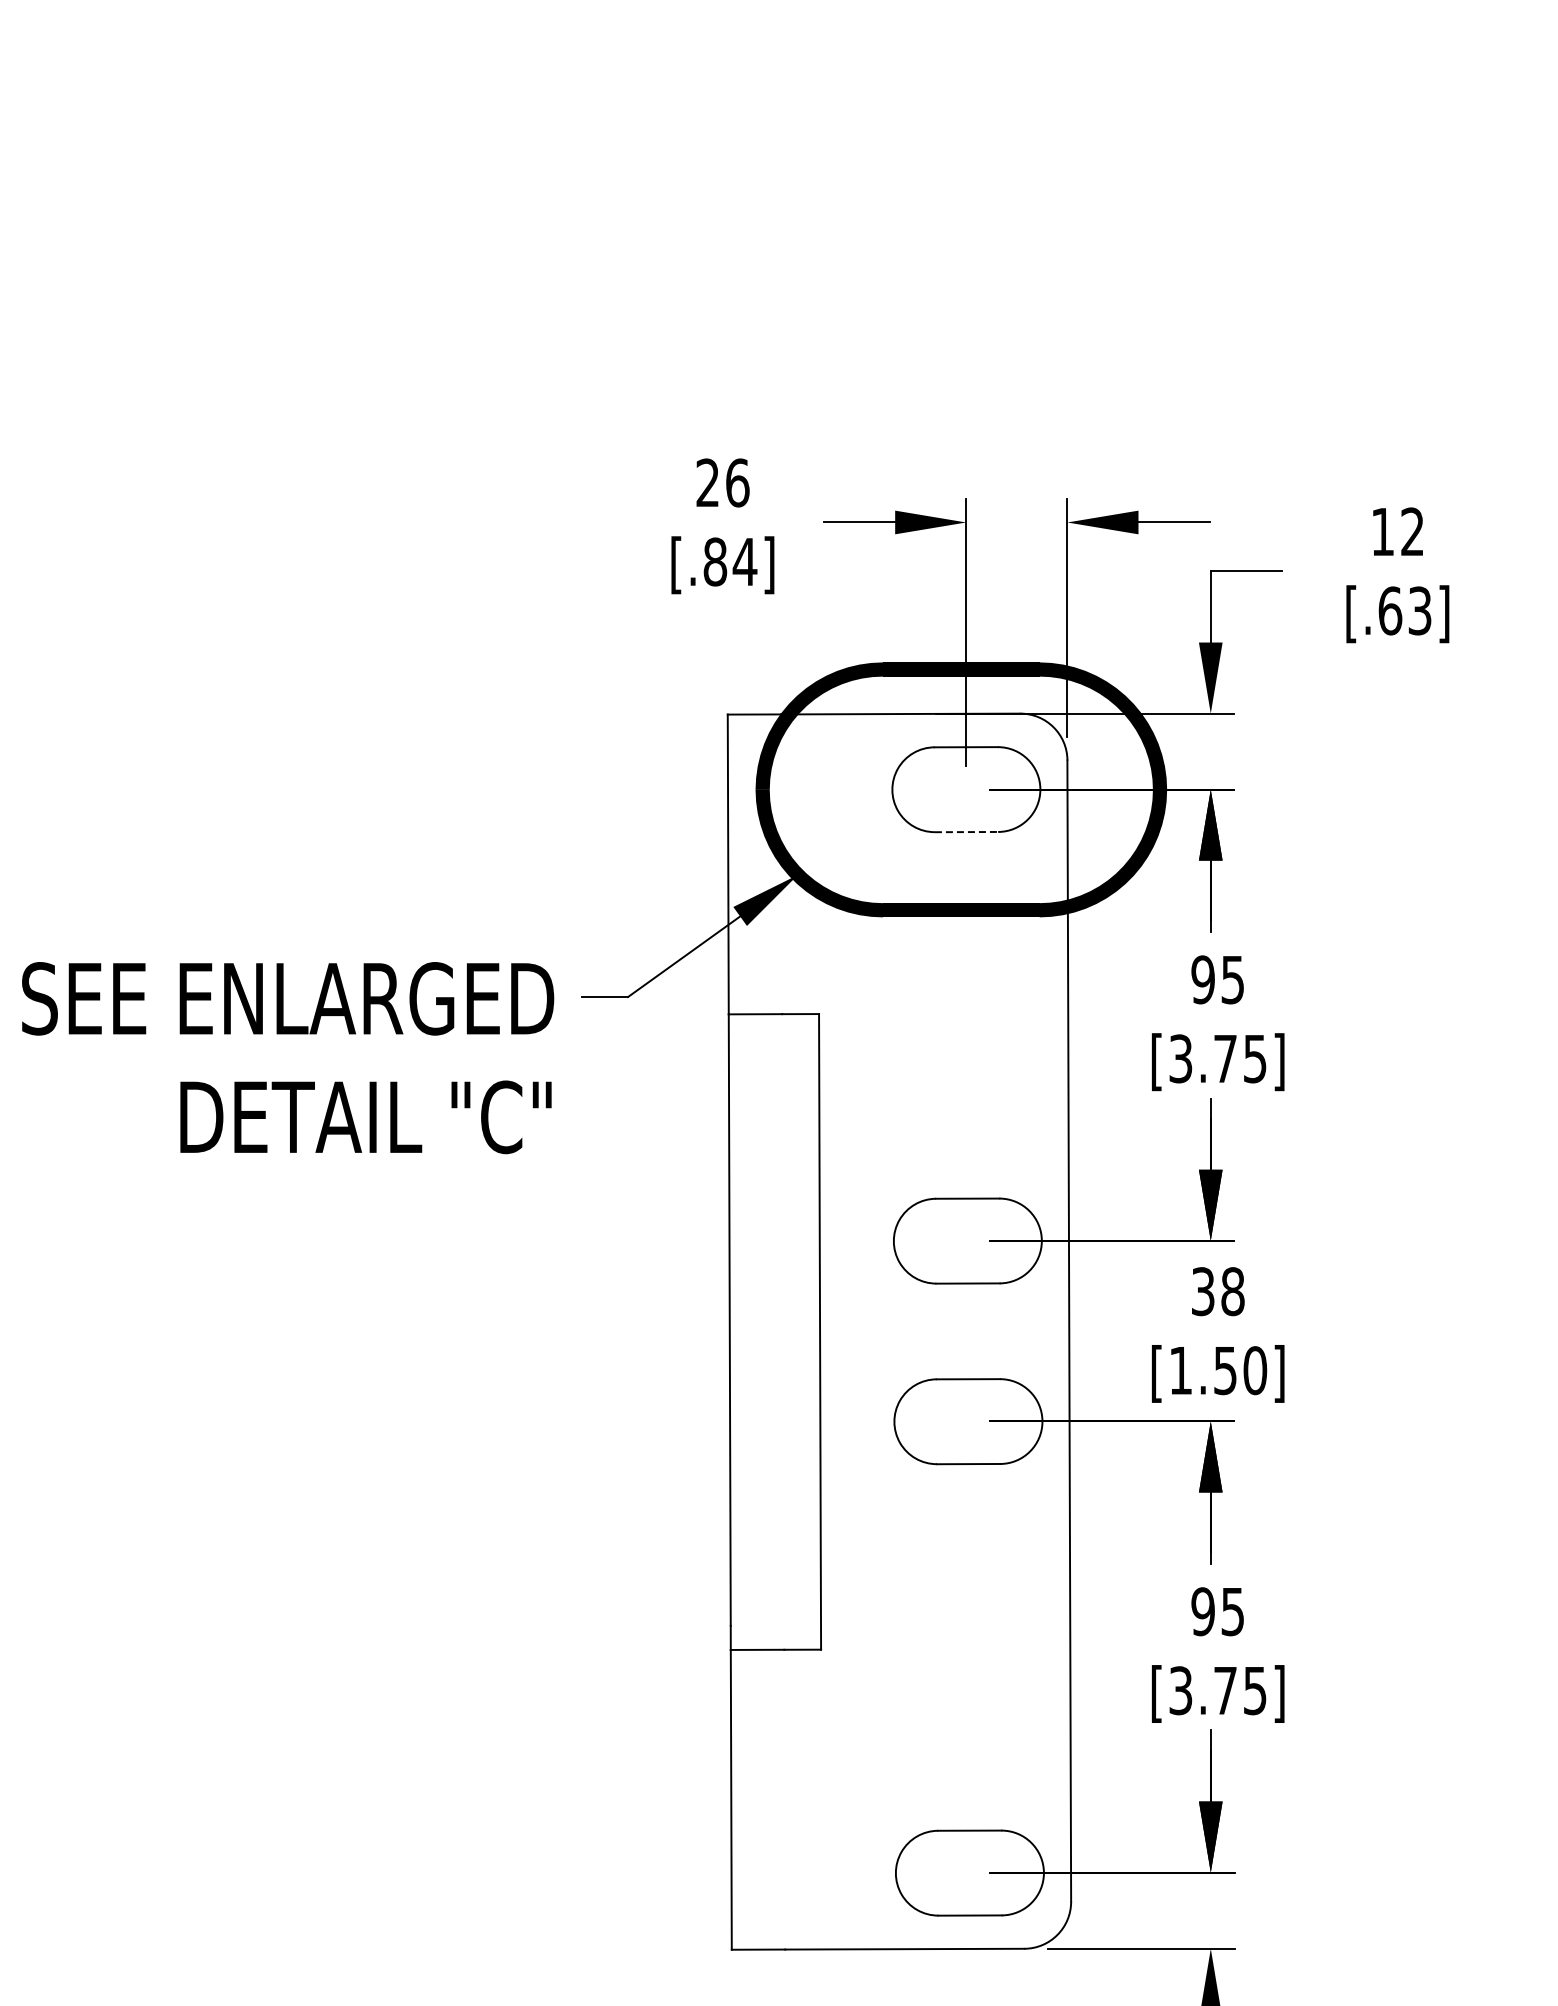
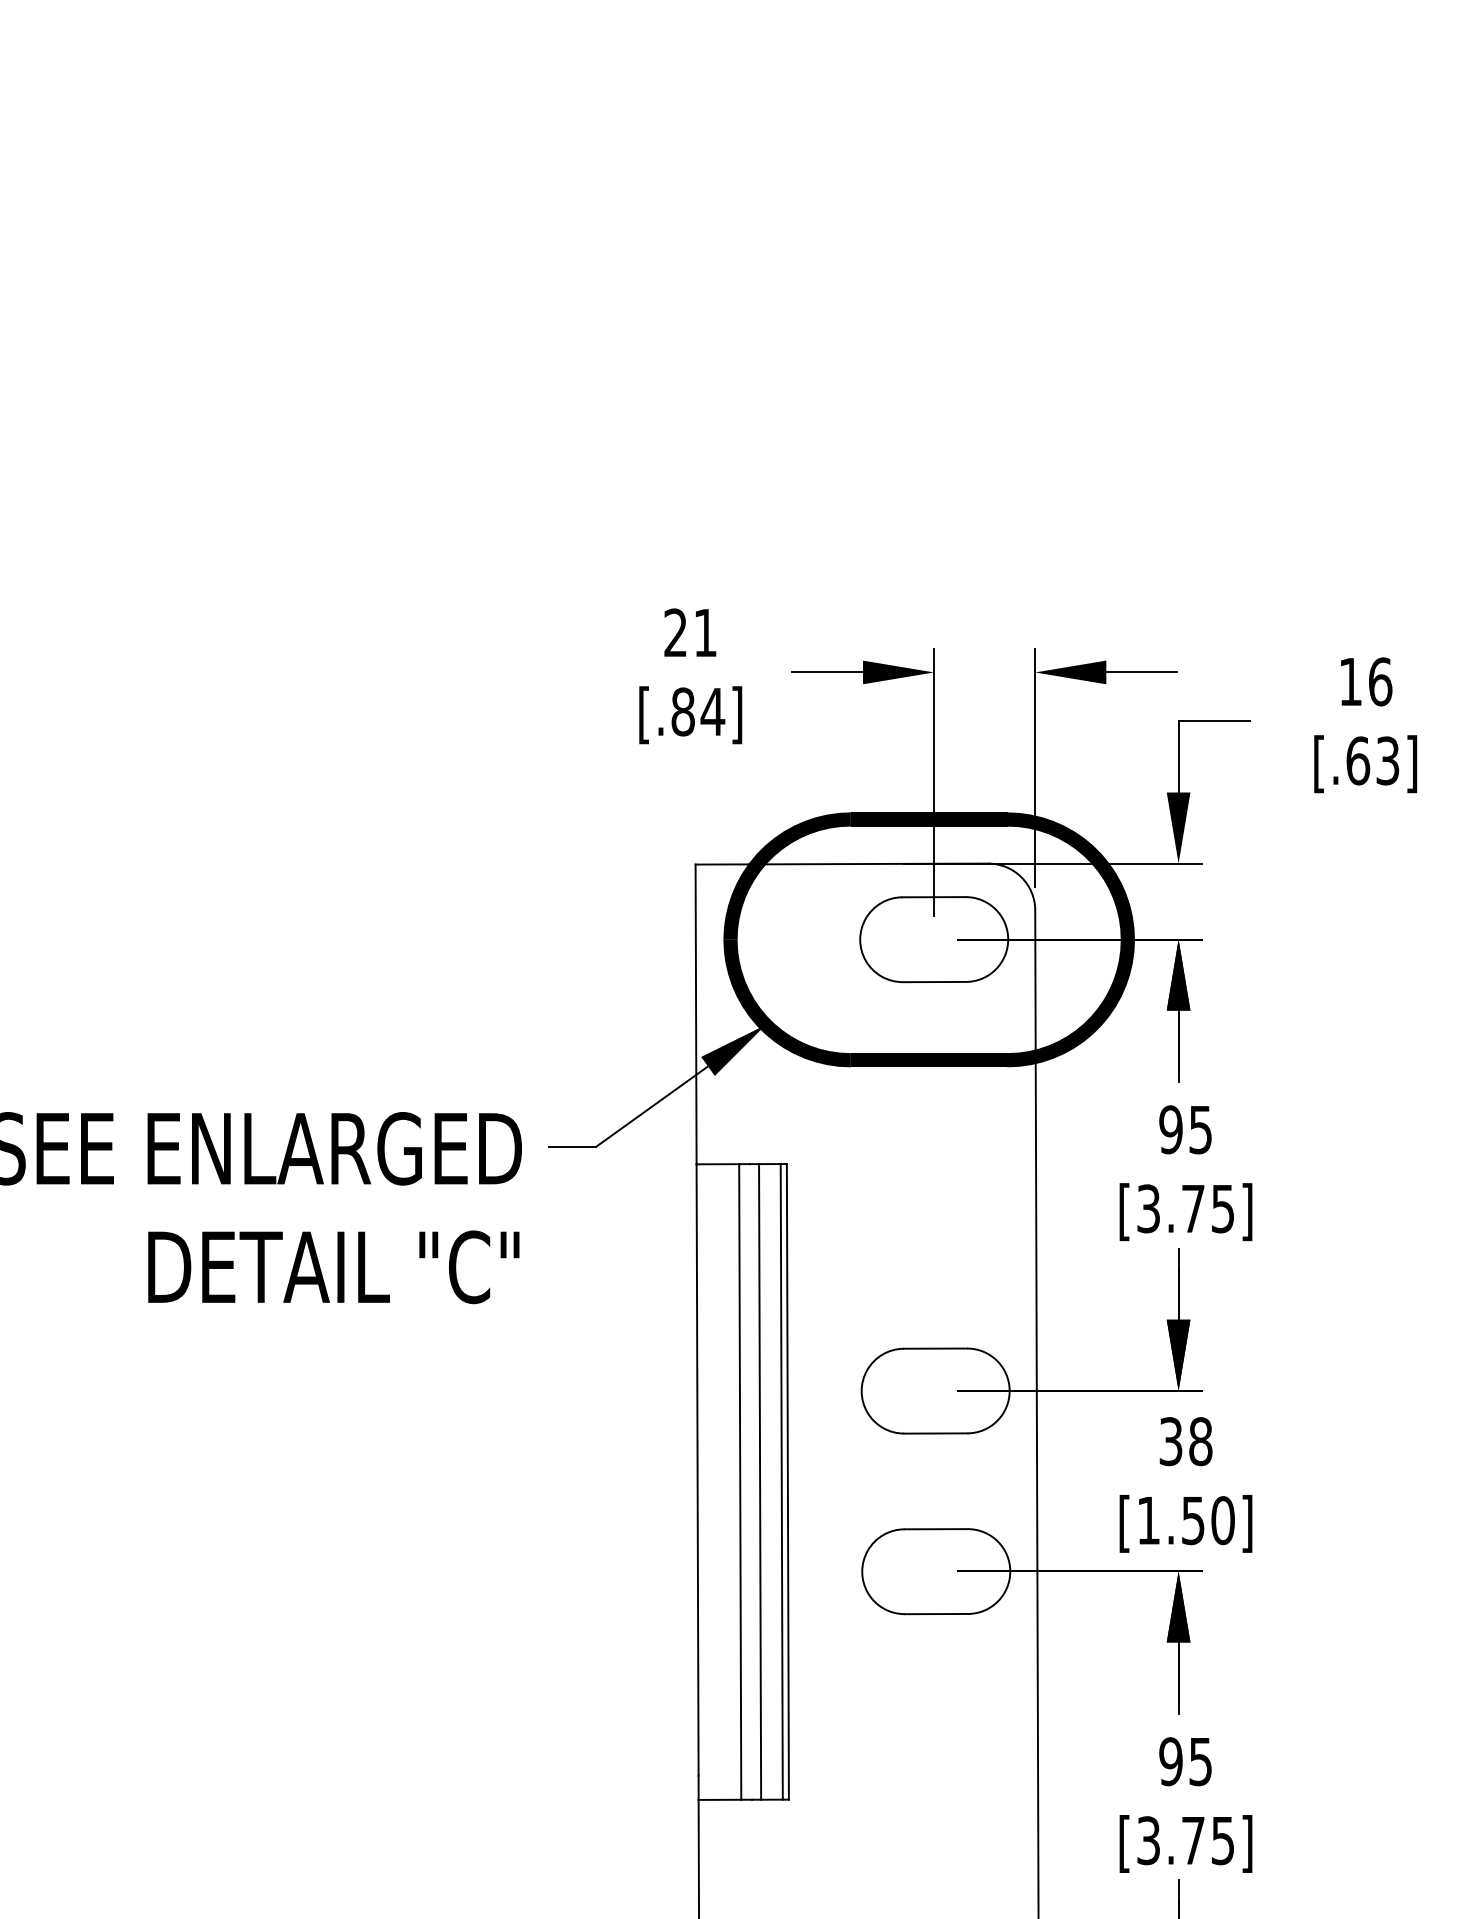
text: (737, 482) -> (705, 632), 26 -> 21
text: (1412, 531) -> (1380, 681), 12 -> 16
line: (966, 832) -> (934, 982), dashed -> solid
line: (772, 1331) -> (740, 1481), added
line: (792, 1331) -> (760, 1481), added
line: (813, 1331) -> (781, 1481), added

